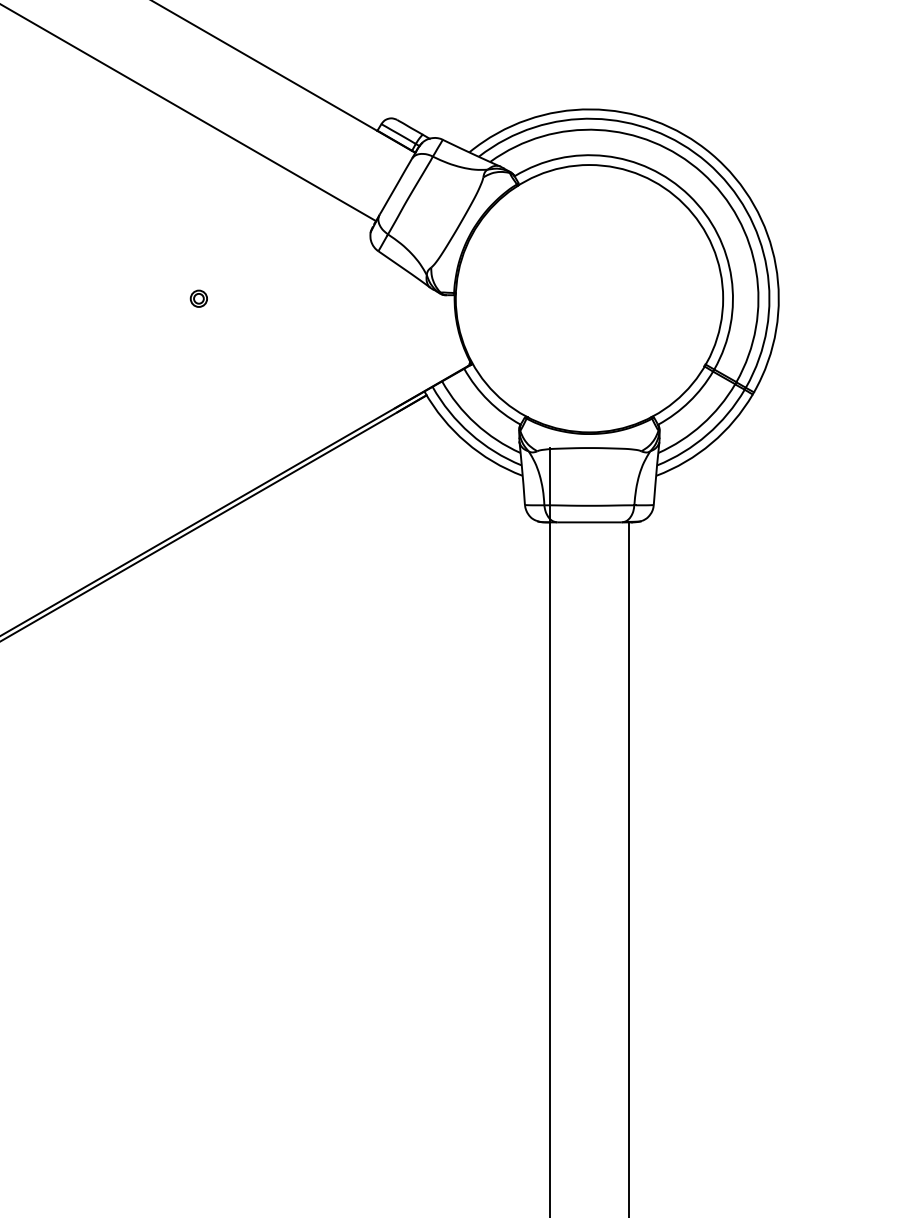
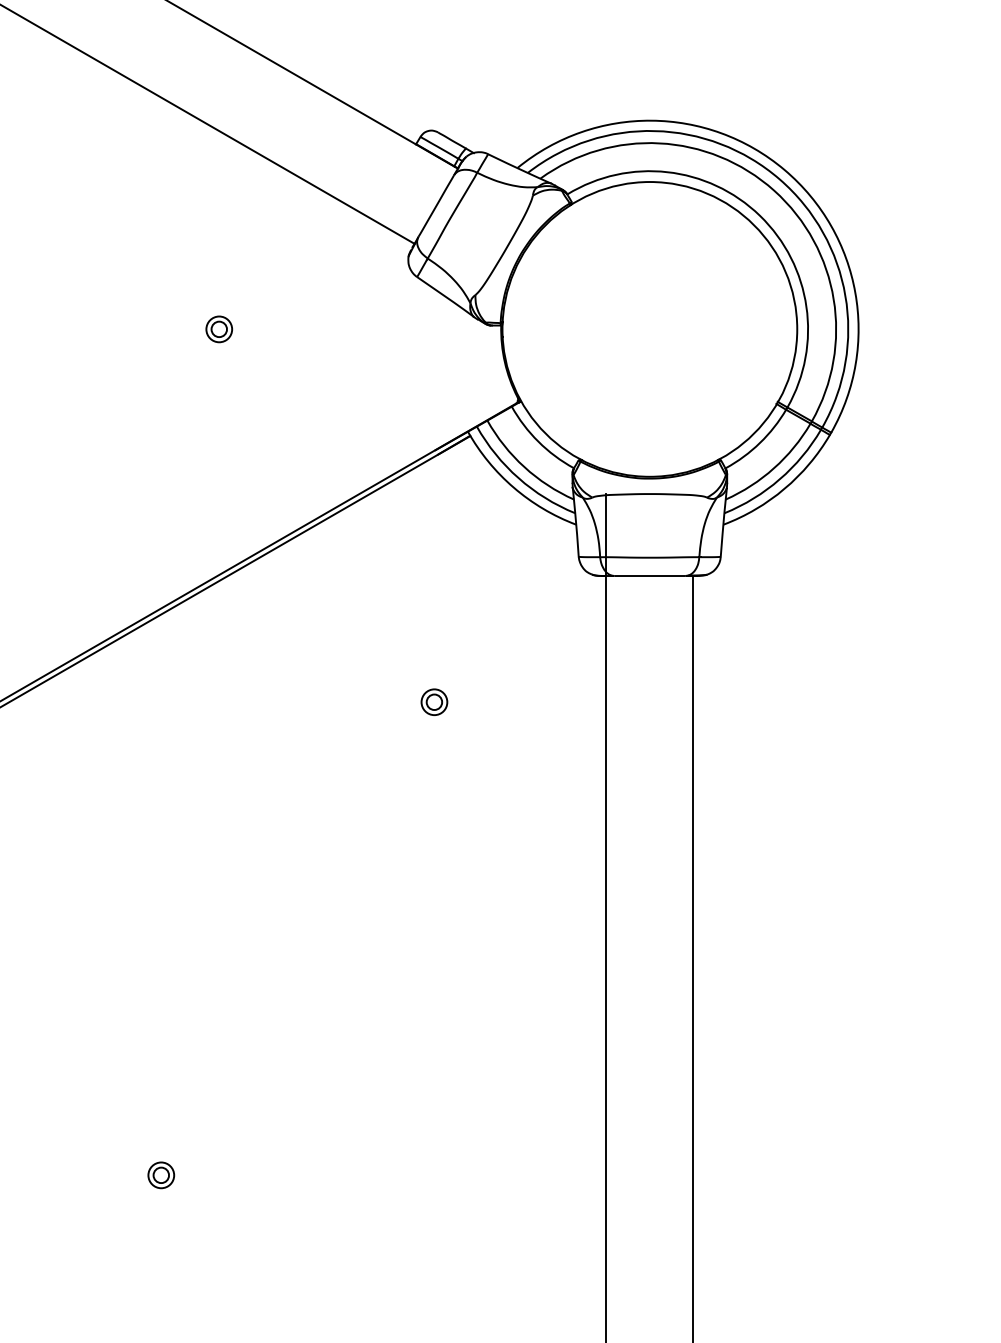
part: (198, 298) -> (218, 329), size x1.43
part: (393, 636) -> (433, 701), added
part: (145, 1065) -> (160, 1174), added

